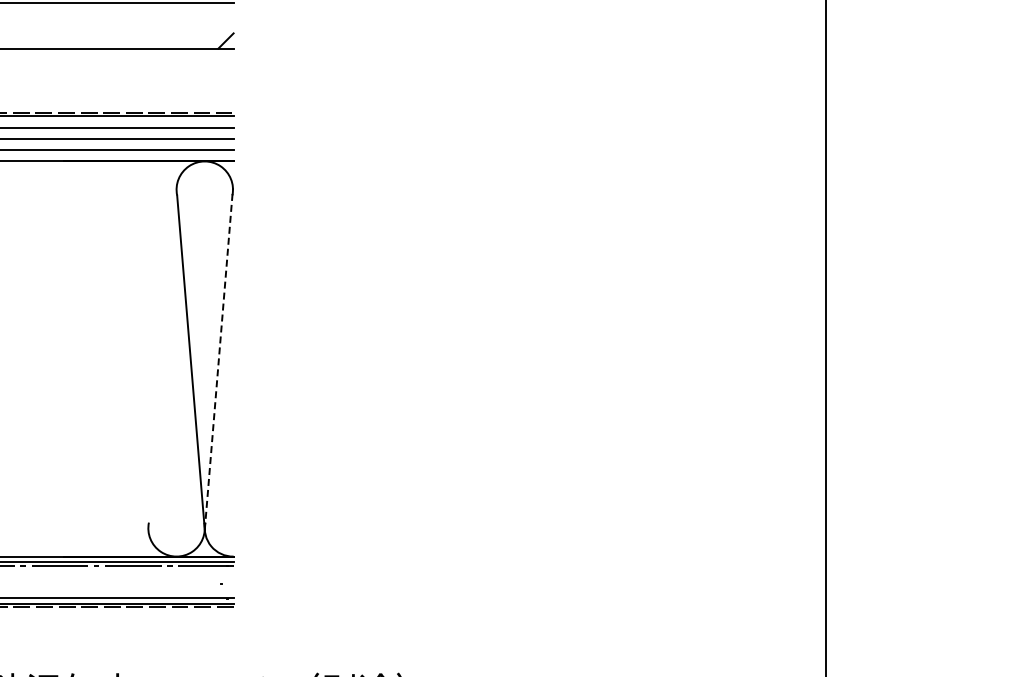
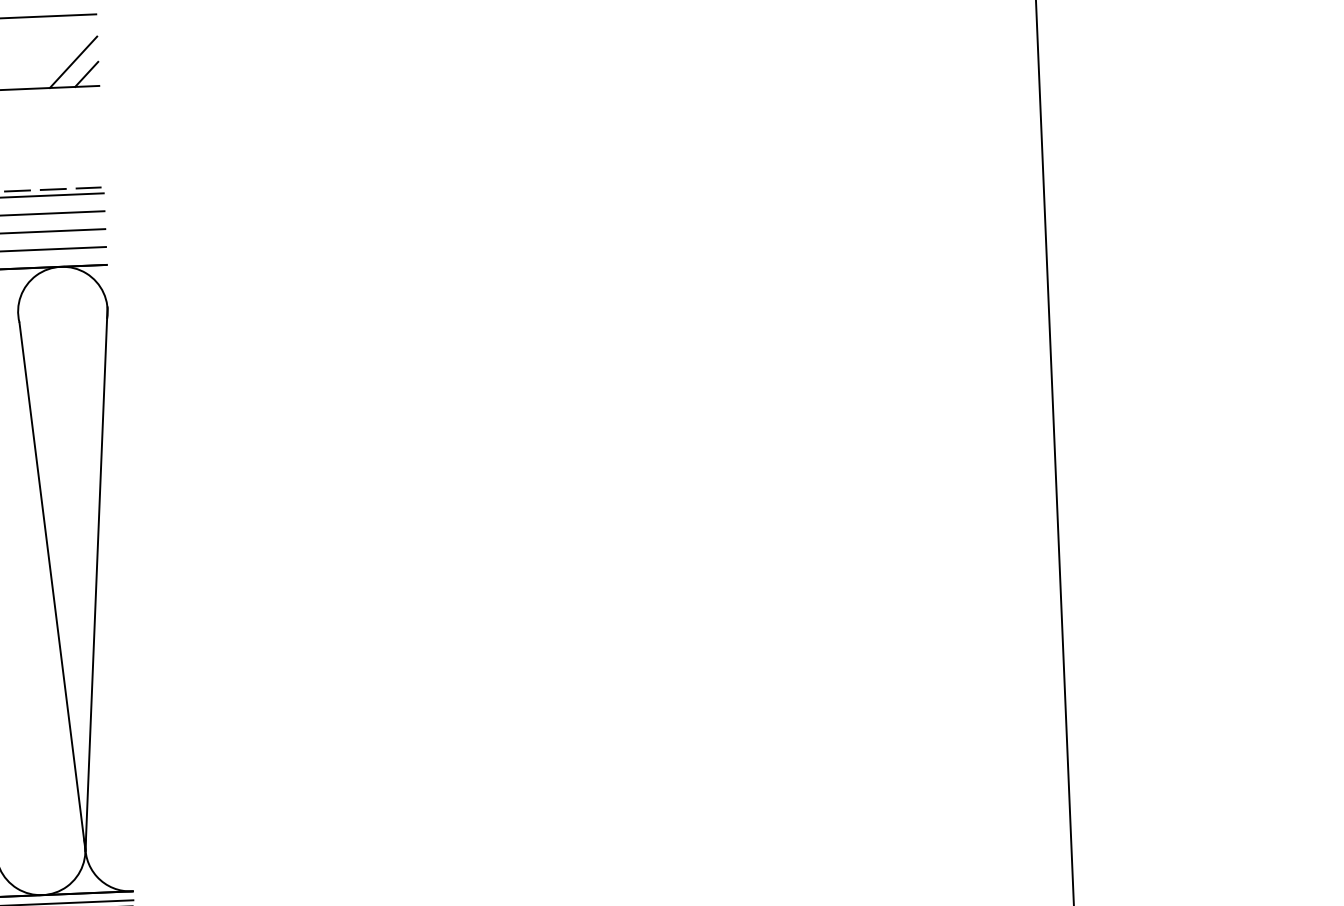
line: (217, 32) -> (72, 61), added
line: (218, 358) -> (95, 578), dashed -> solid

